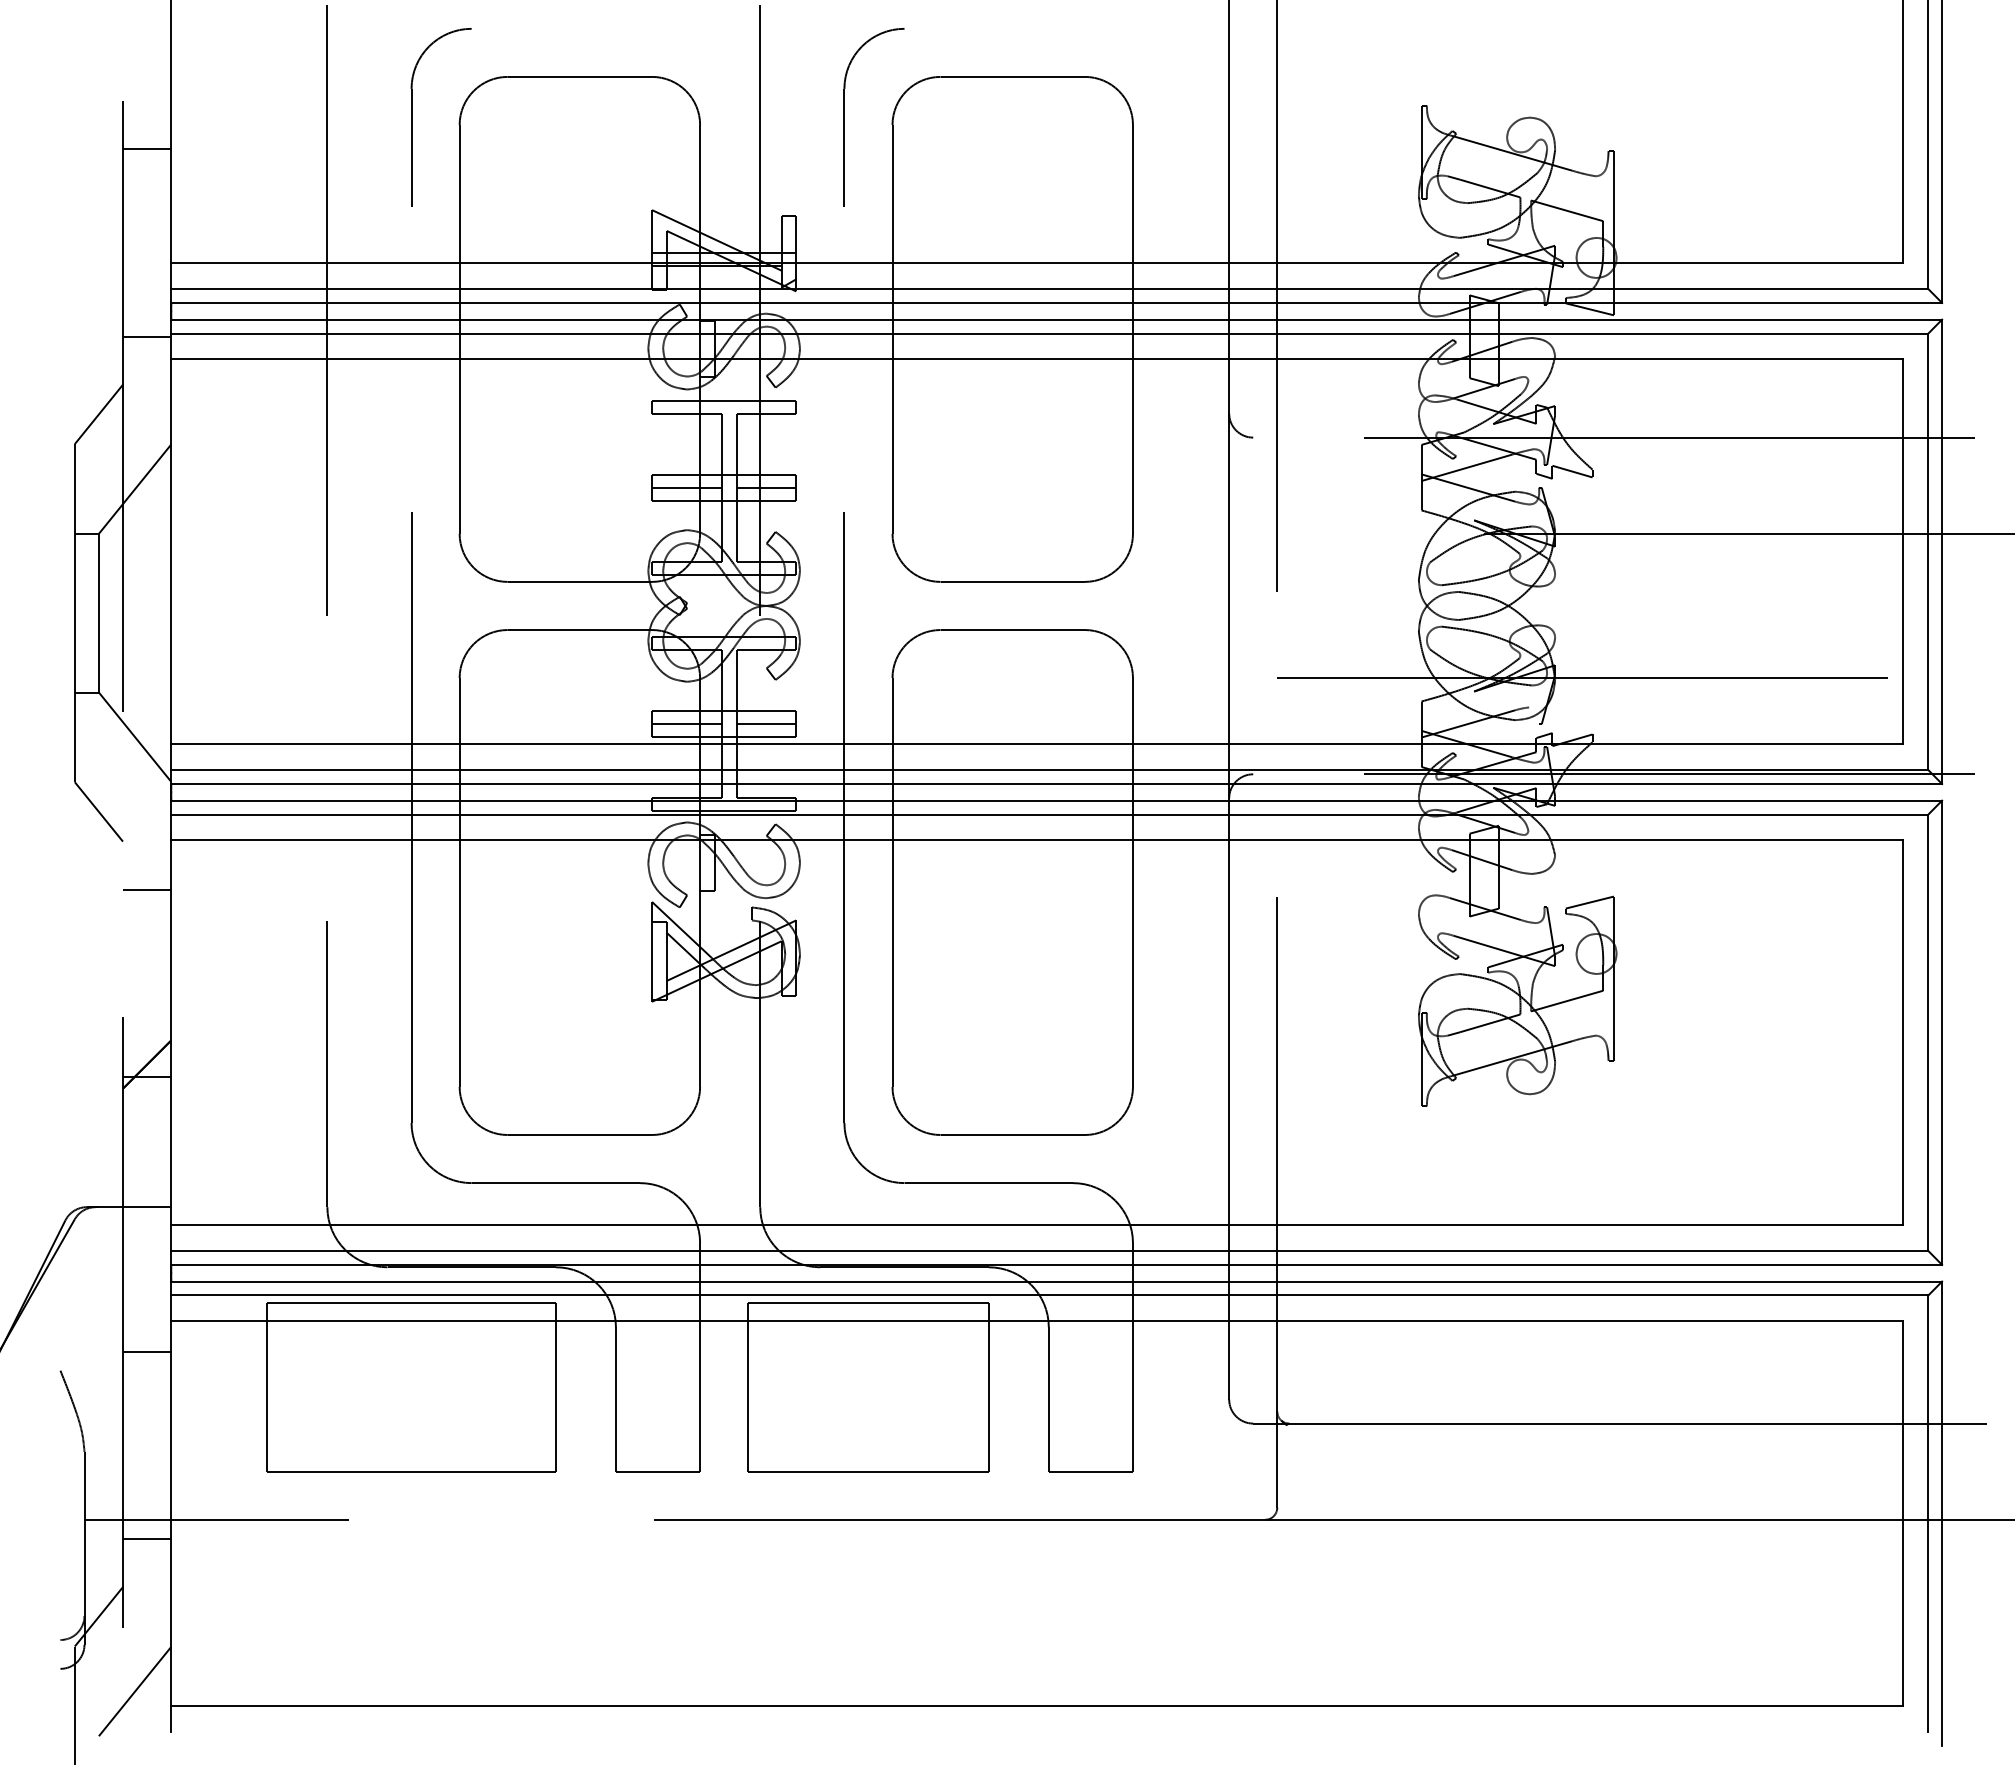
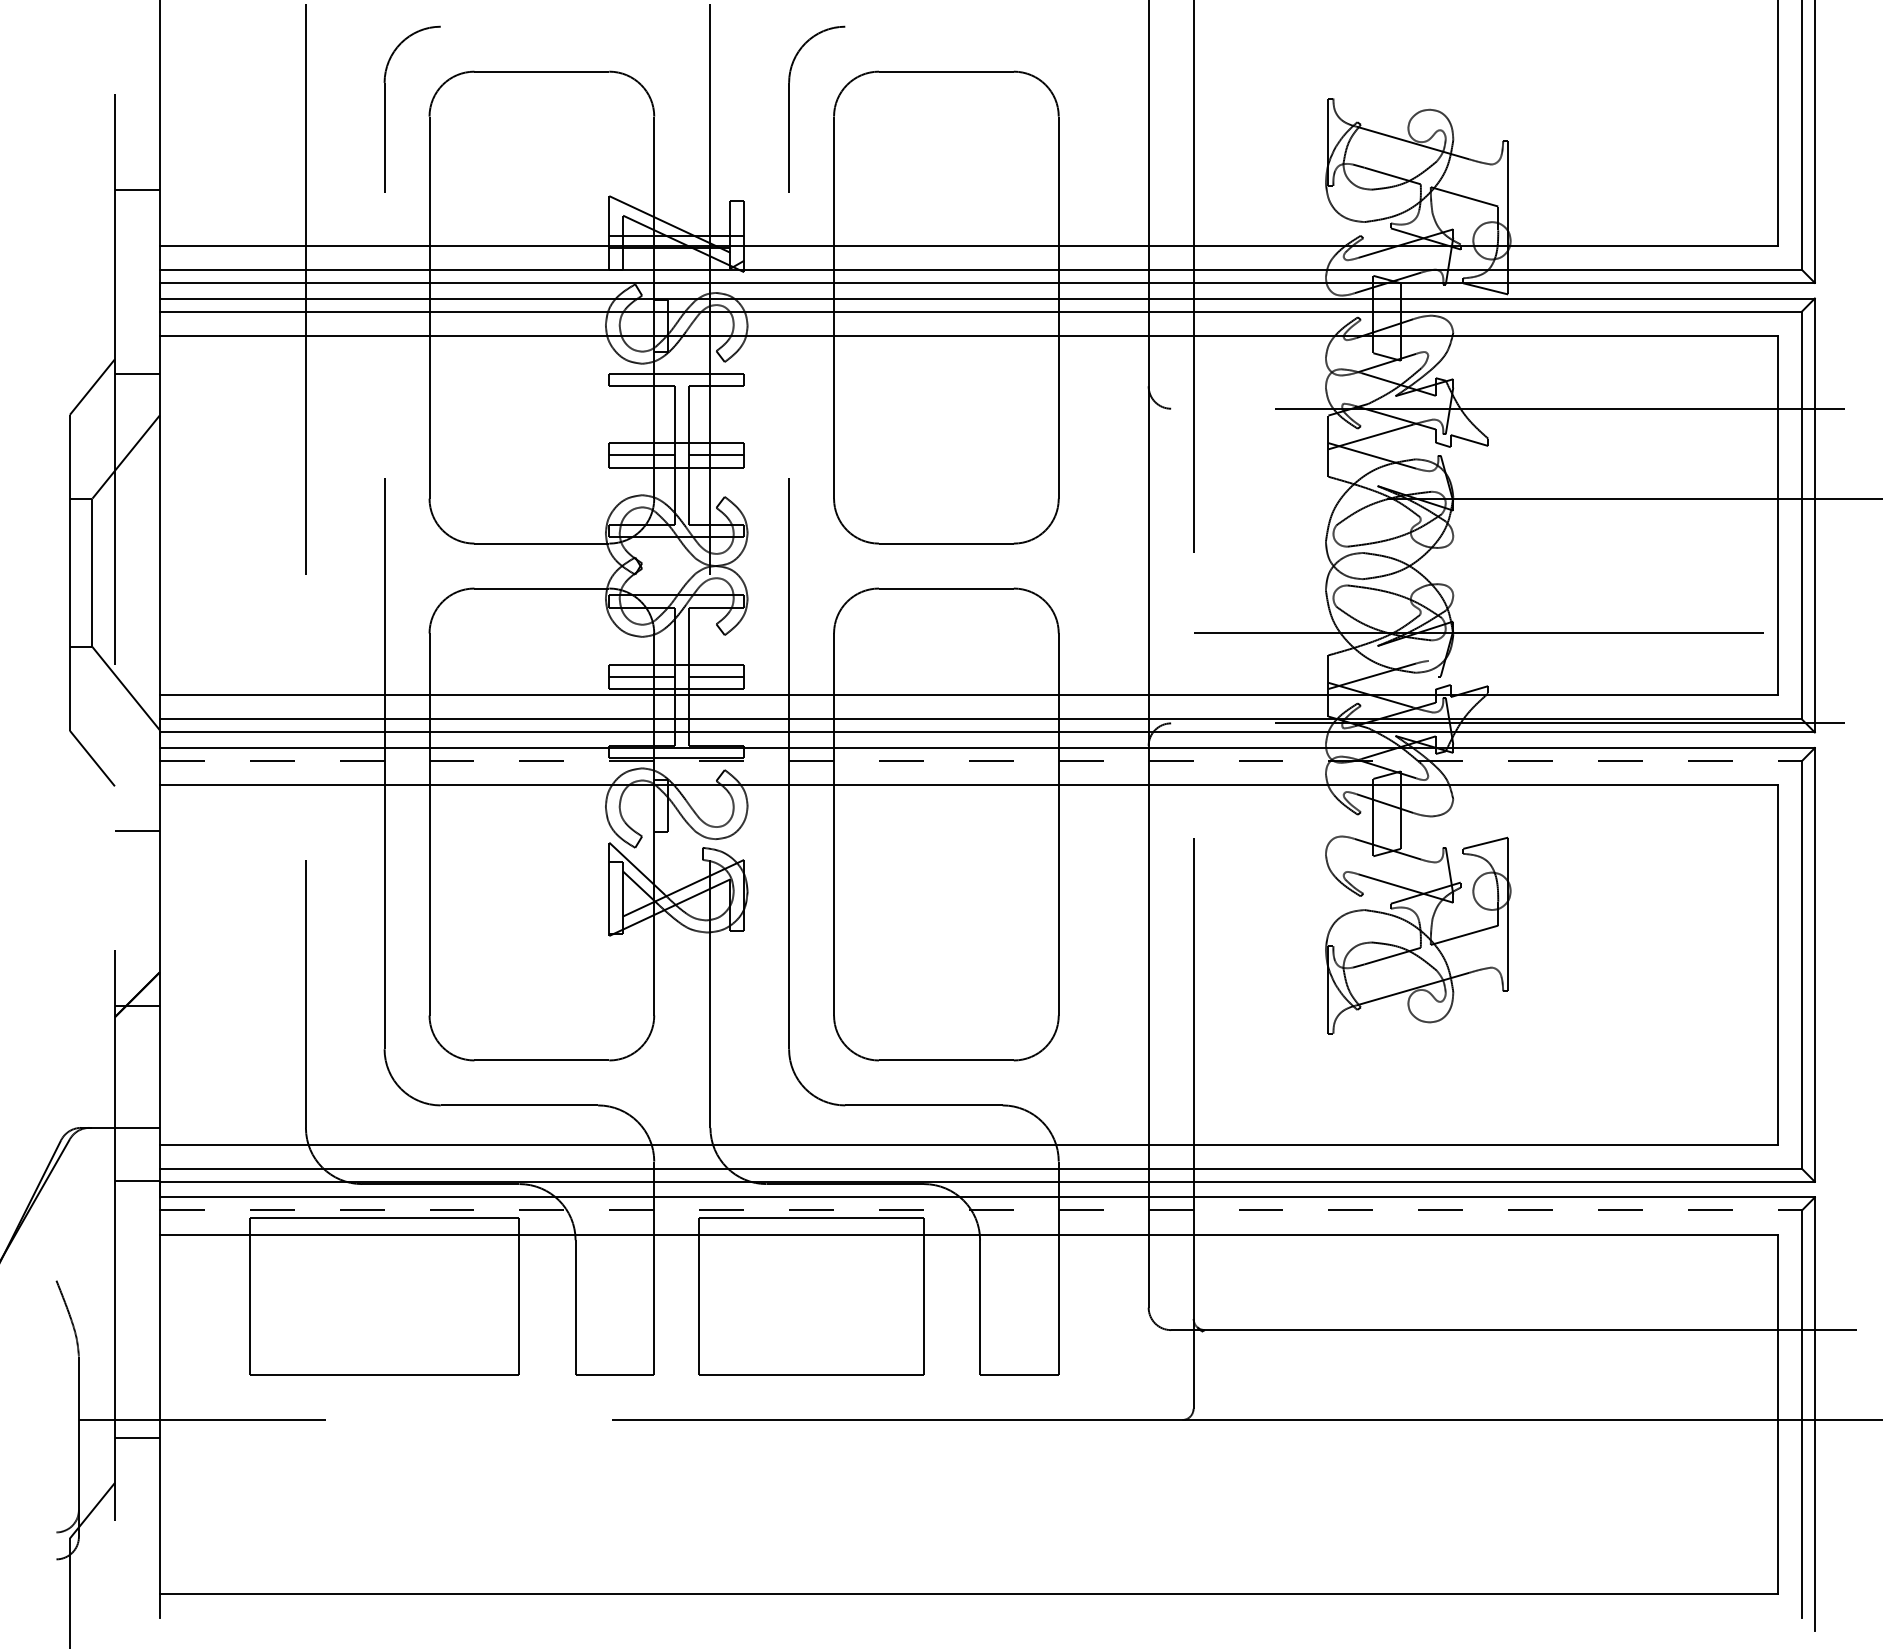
line: (146, 149) -> (136, 189), moved
line: (146, 336) -> (136, 374), moved
line: (1049, 814) -> (980, 760), solid -> dashed
line: (1049, 1295) -> (980, 1210), solid -> dashed
line: (146, 1351) -> (136, 1180), moved
line: (134, 1691) -> (125, 1580), removed

